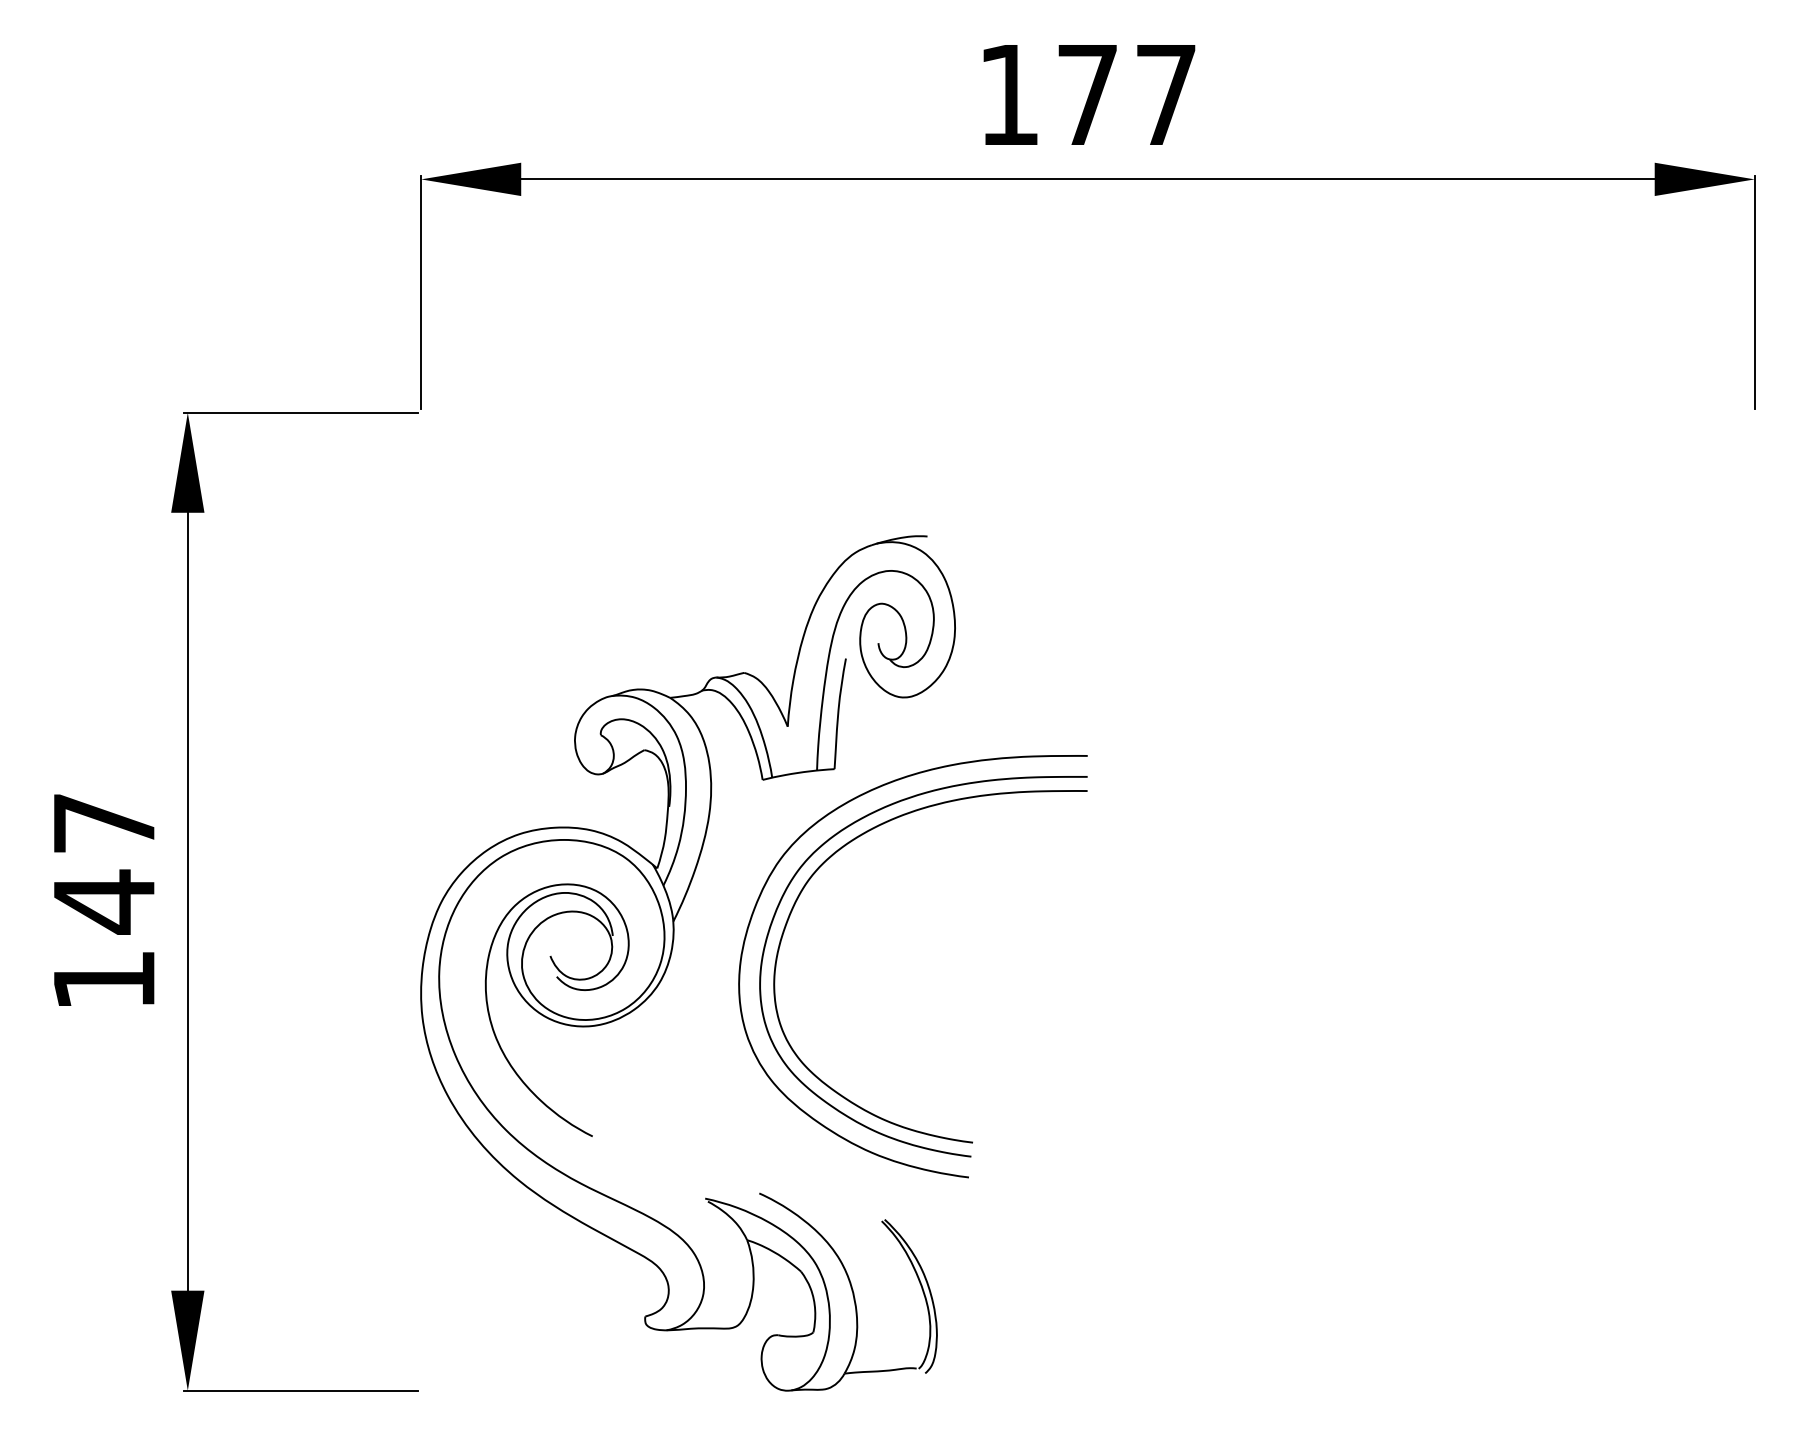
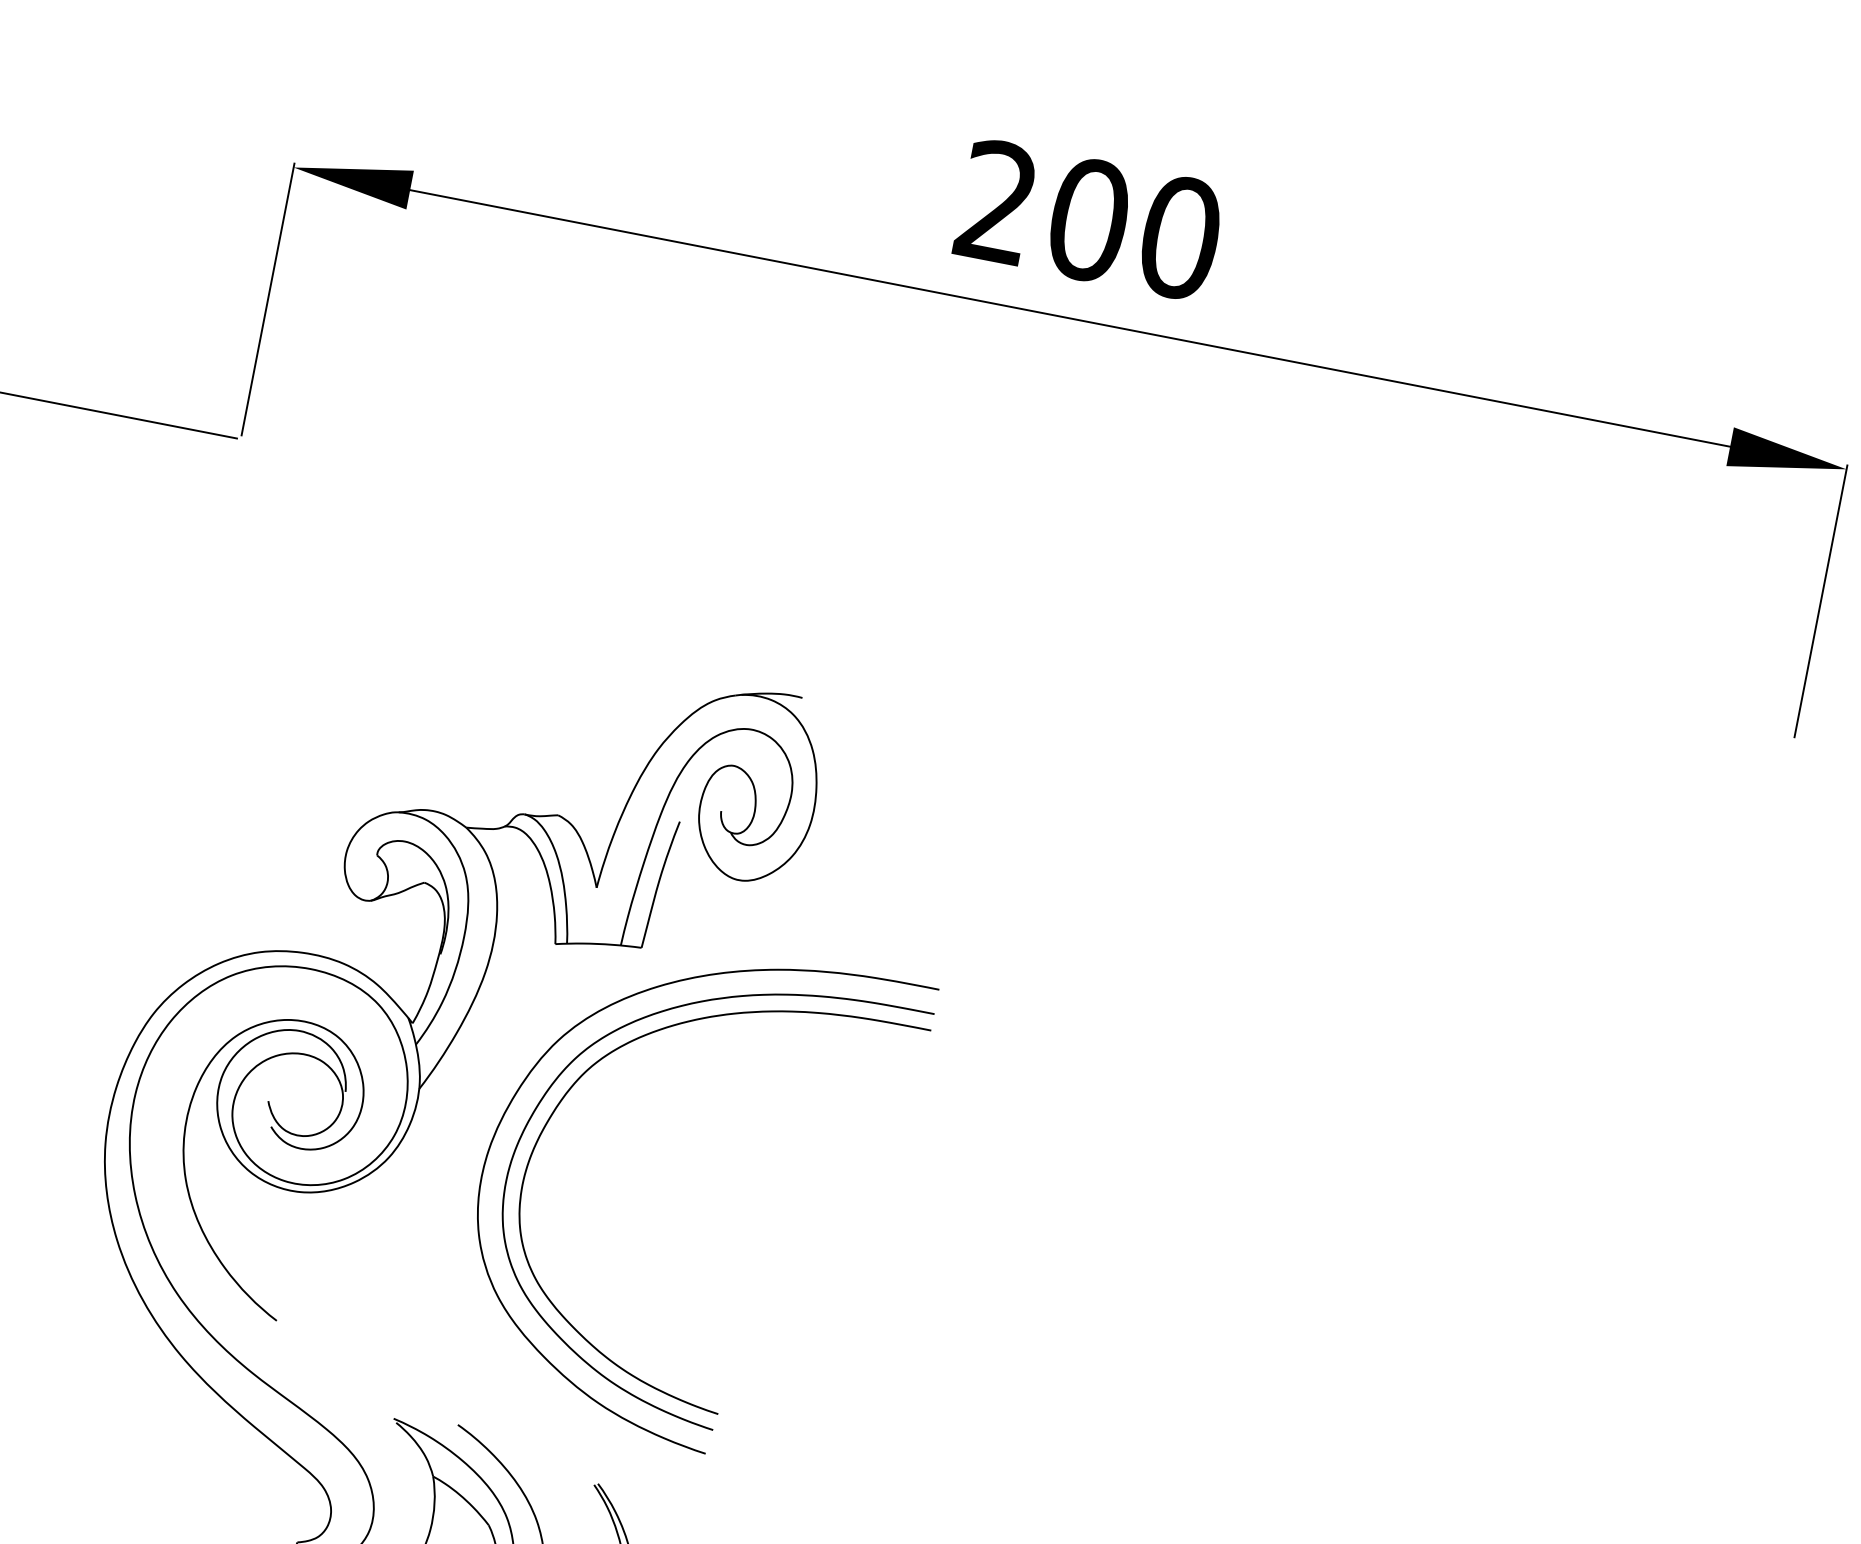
text: (1088, 94) -> (1089, 219), 177 -> 200

